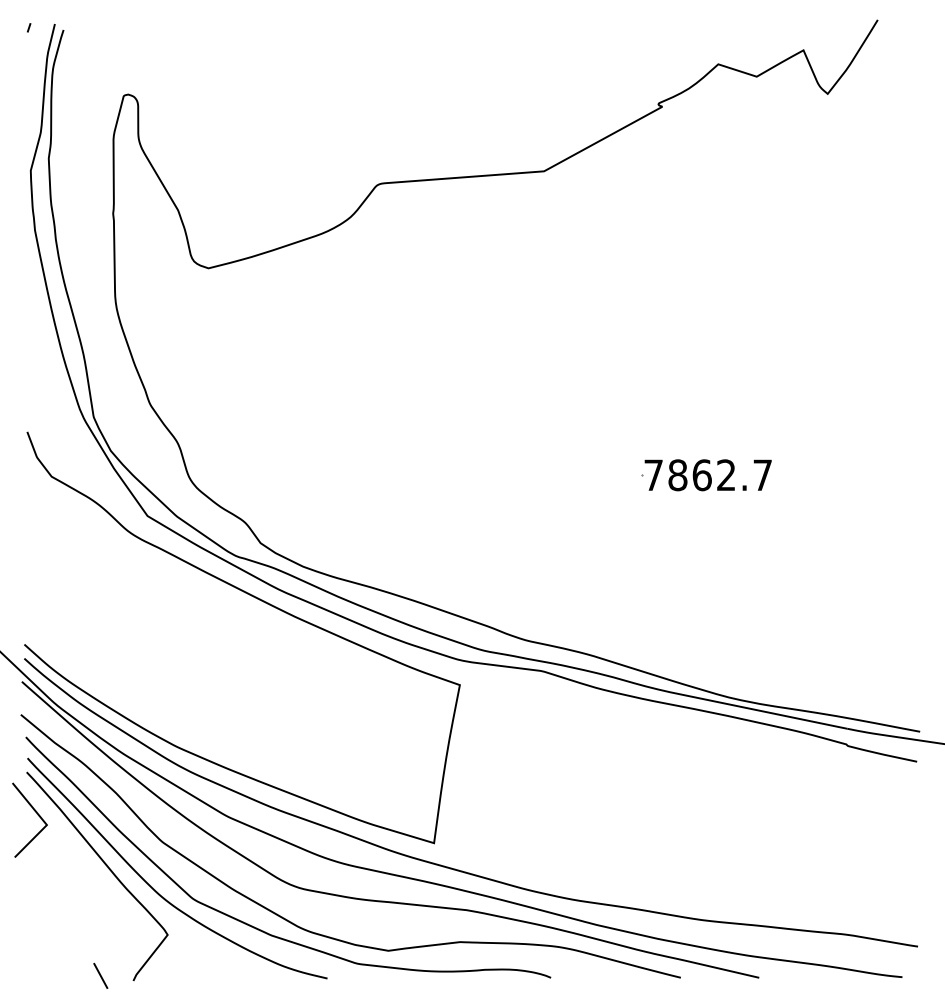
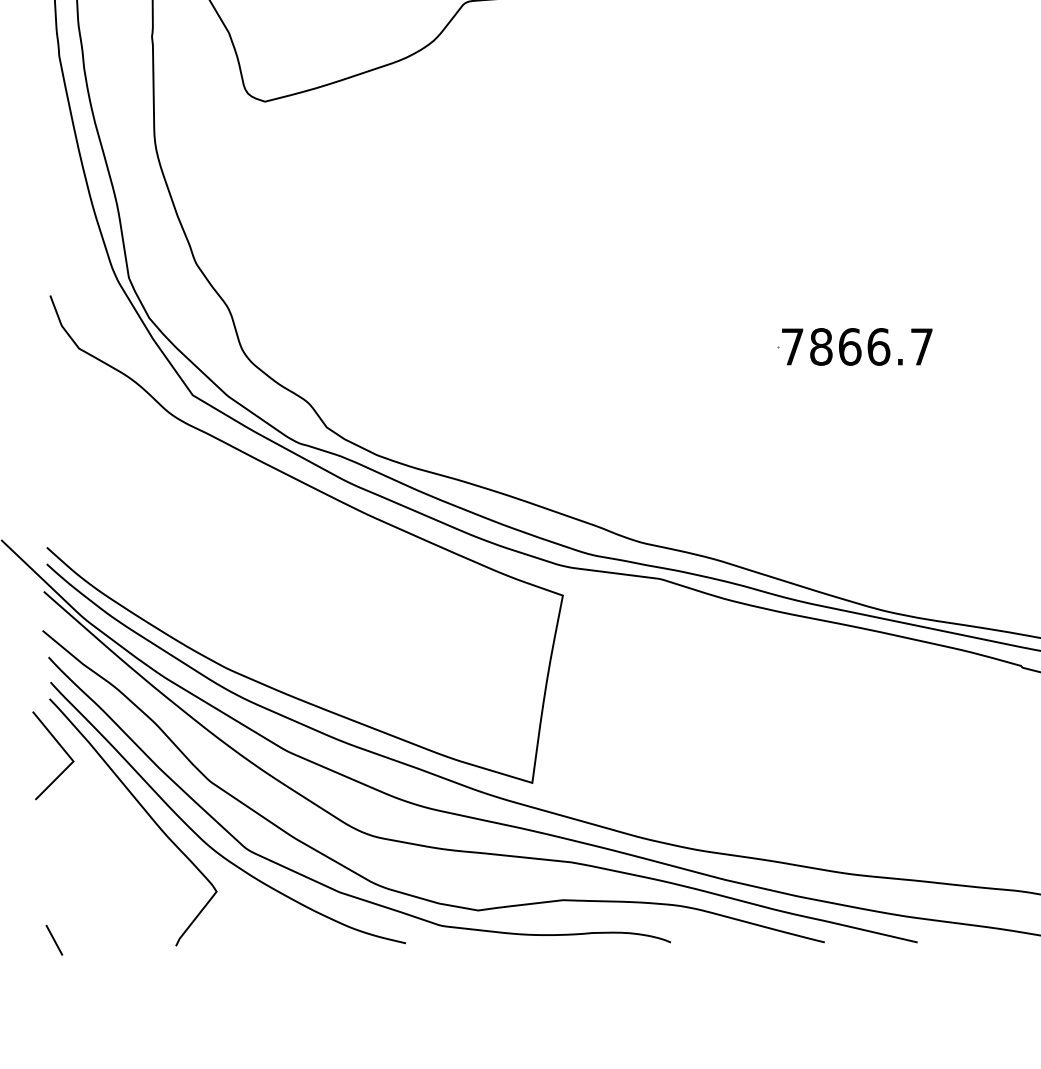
text: (726, 475) -> (878, 347), 7862.7 -> 7866.7
line: (100, 975) -> (54, 939), moved

